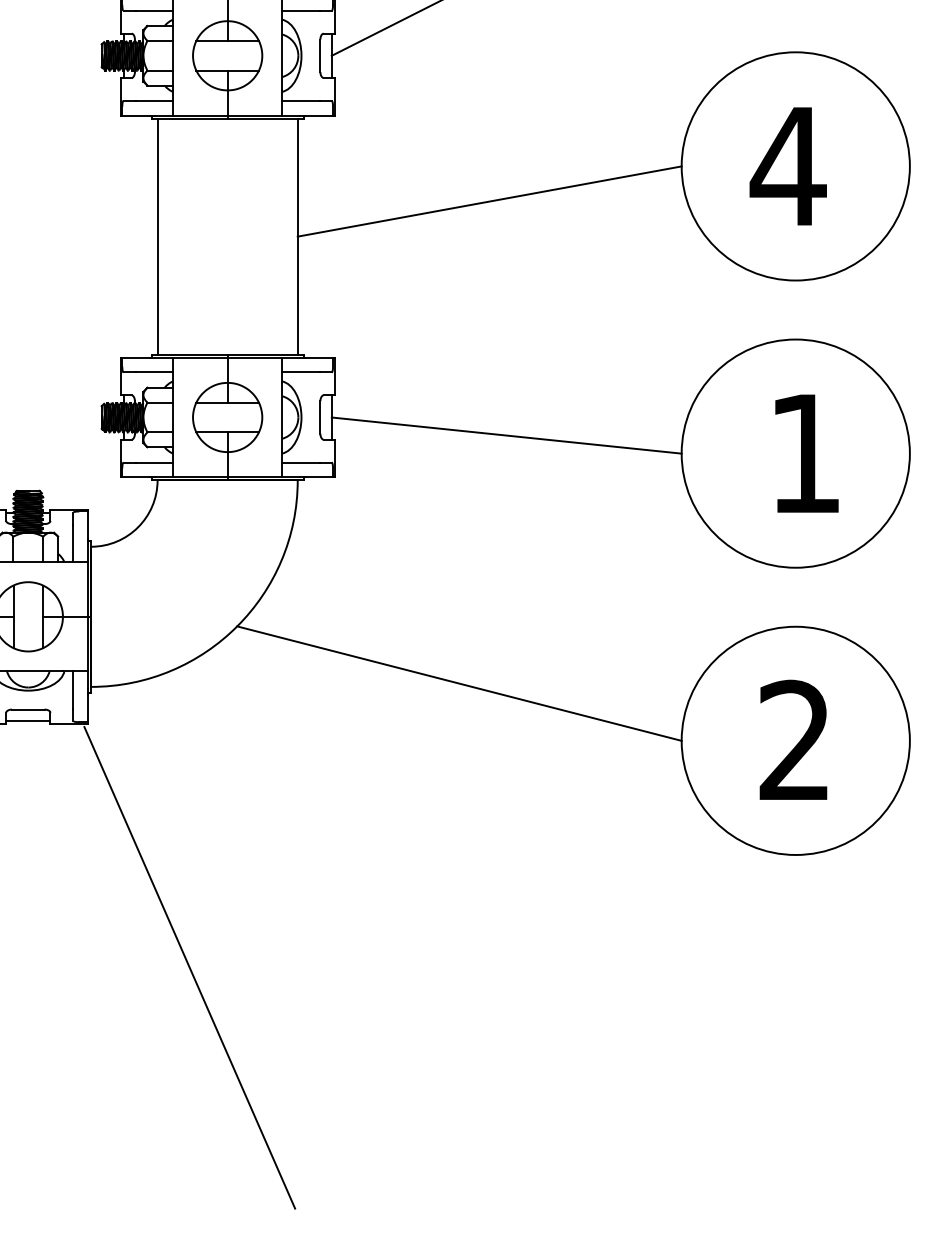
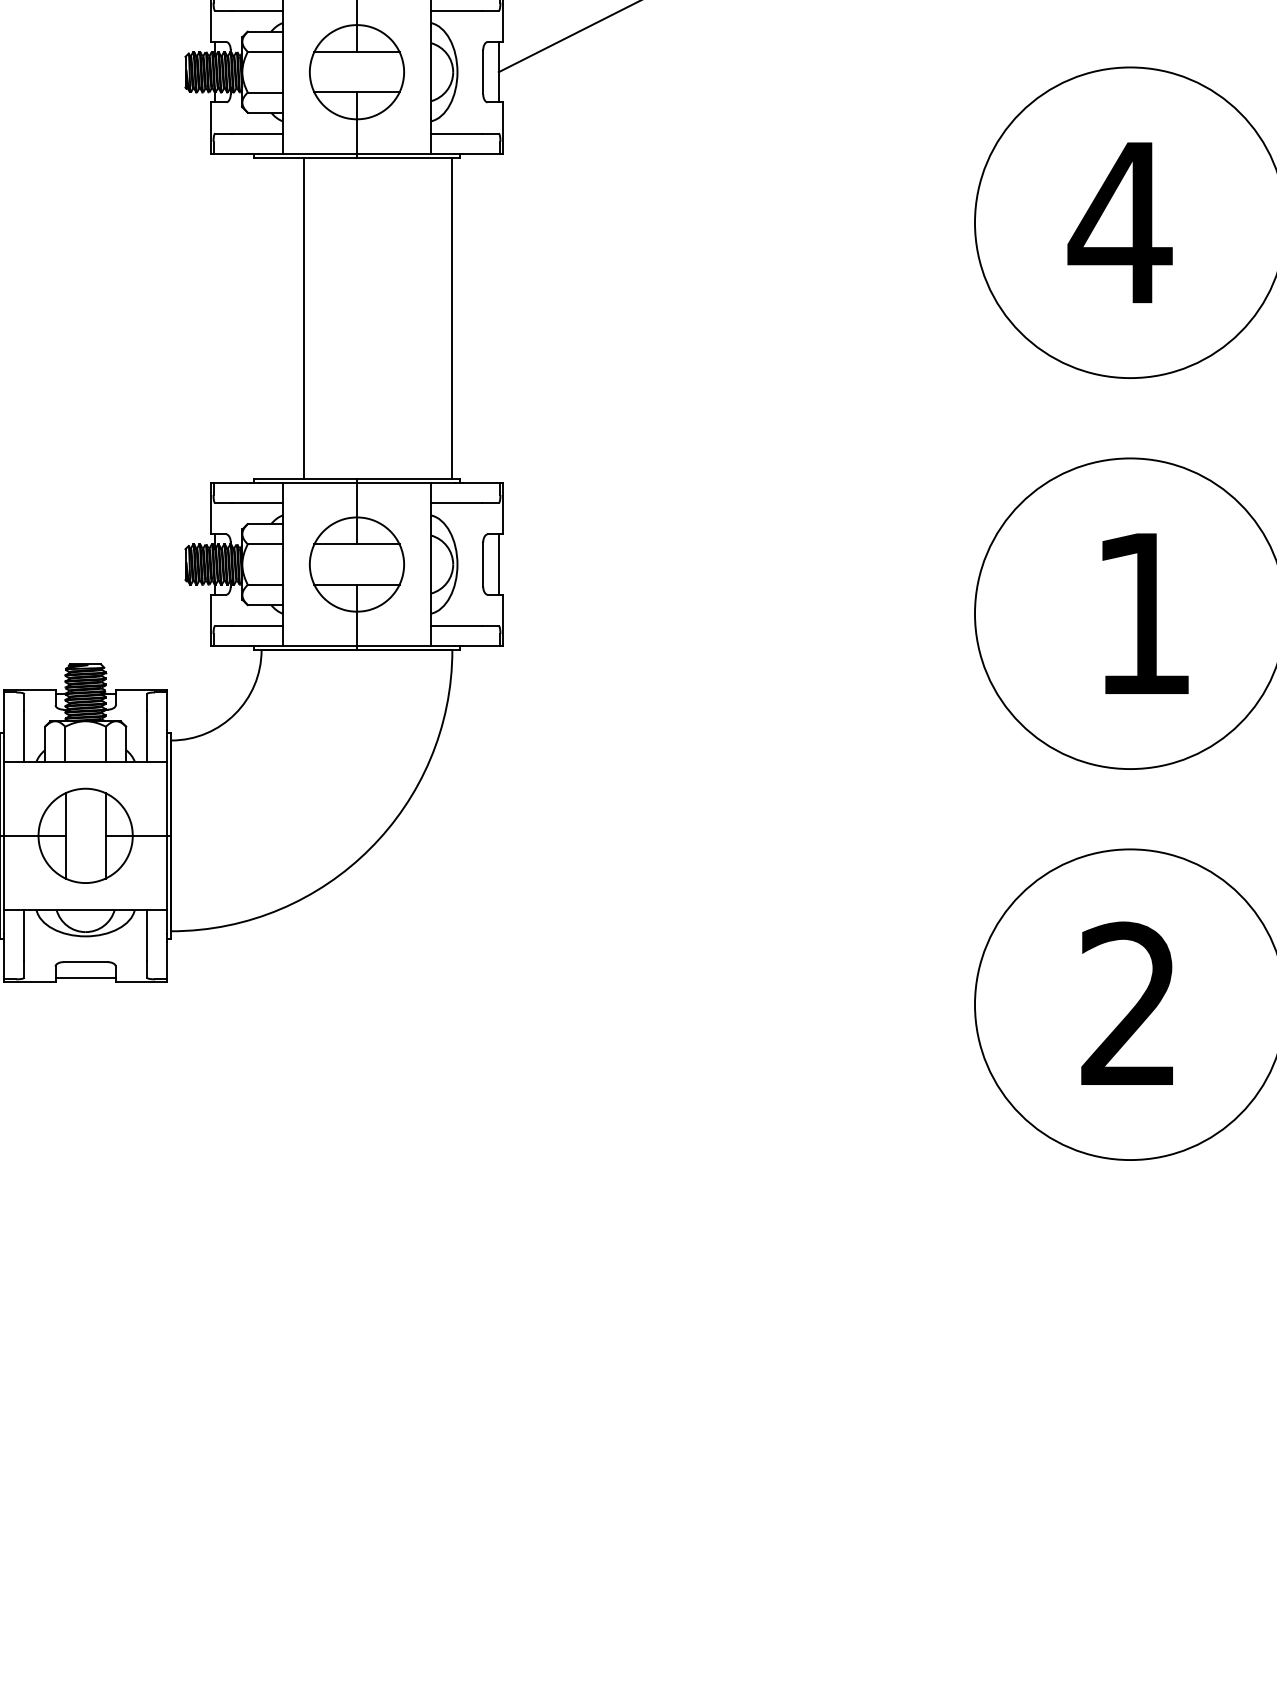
line: (489, 201) -> (713, 270), removed
line: (157, 236) -> (303, 318), moved
line: (506, 435) -> (736, 589), removed
line: (459, 683) -> (672, 926), removed
line: (189, 967) -> (305, 1313), removed

